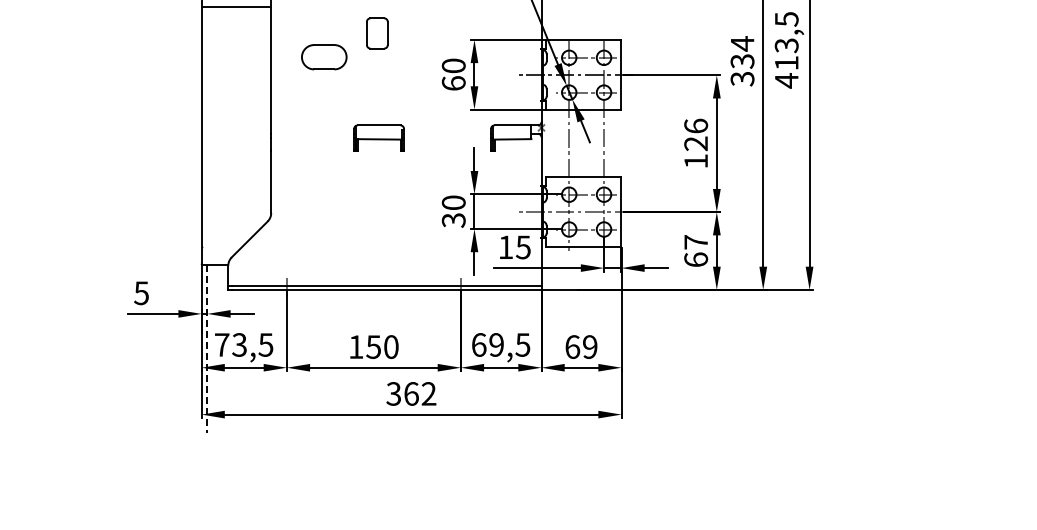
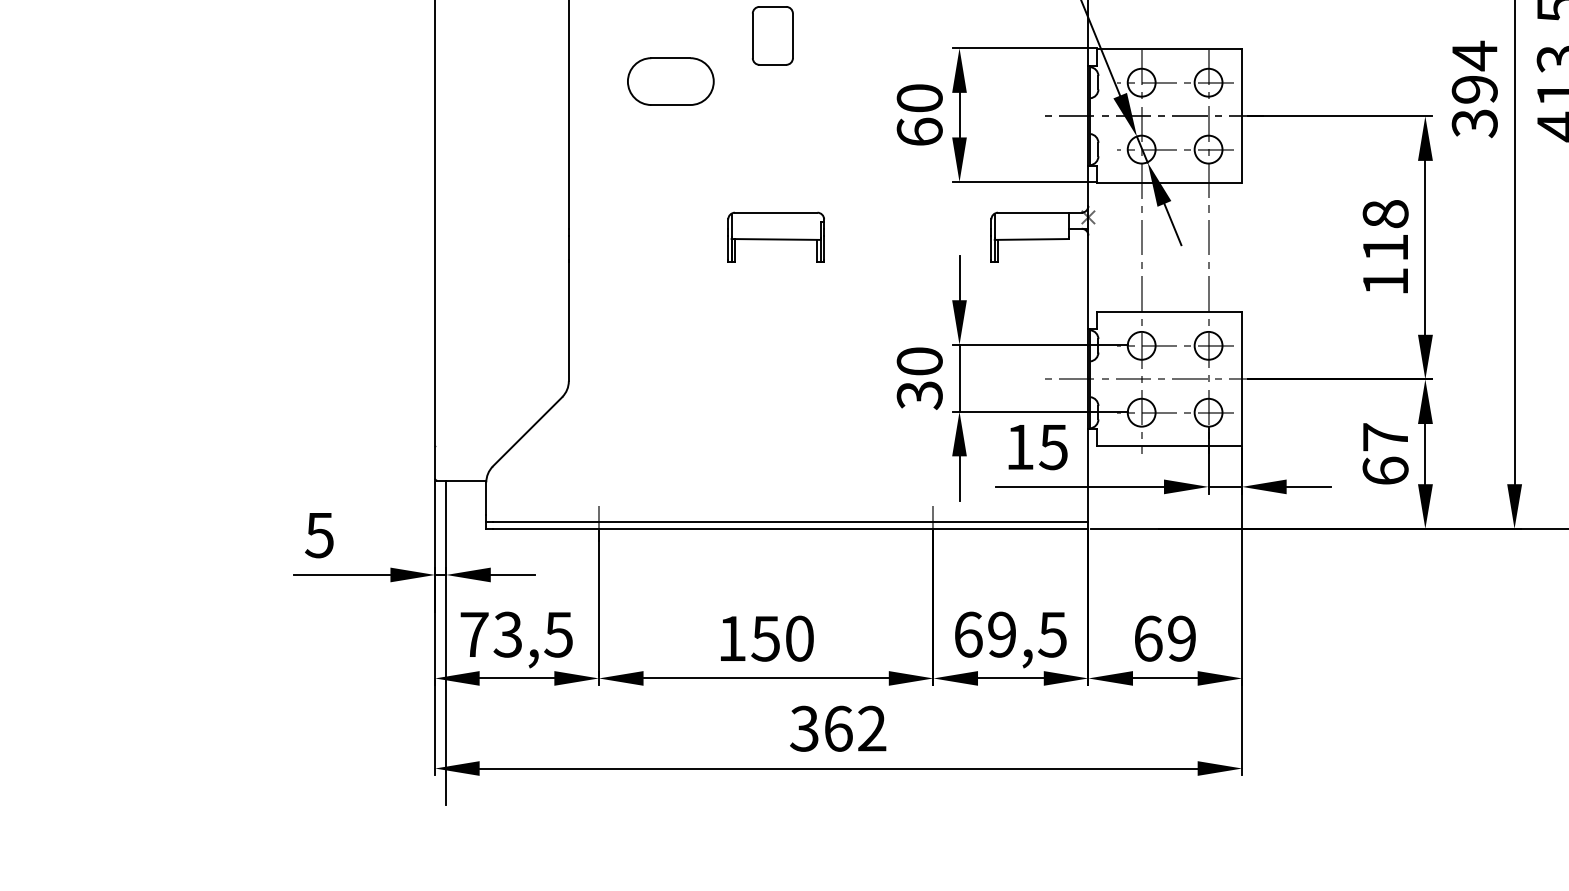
text: (742, 61) -> (1474, 89), 334 -> 394
text: (696, 134) -> (1386, 230), 126 -> 118
line: (207, 349) -> (446, 643), dashed -> solid

